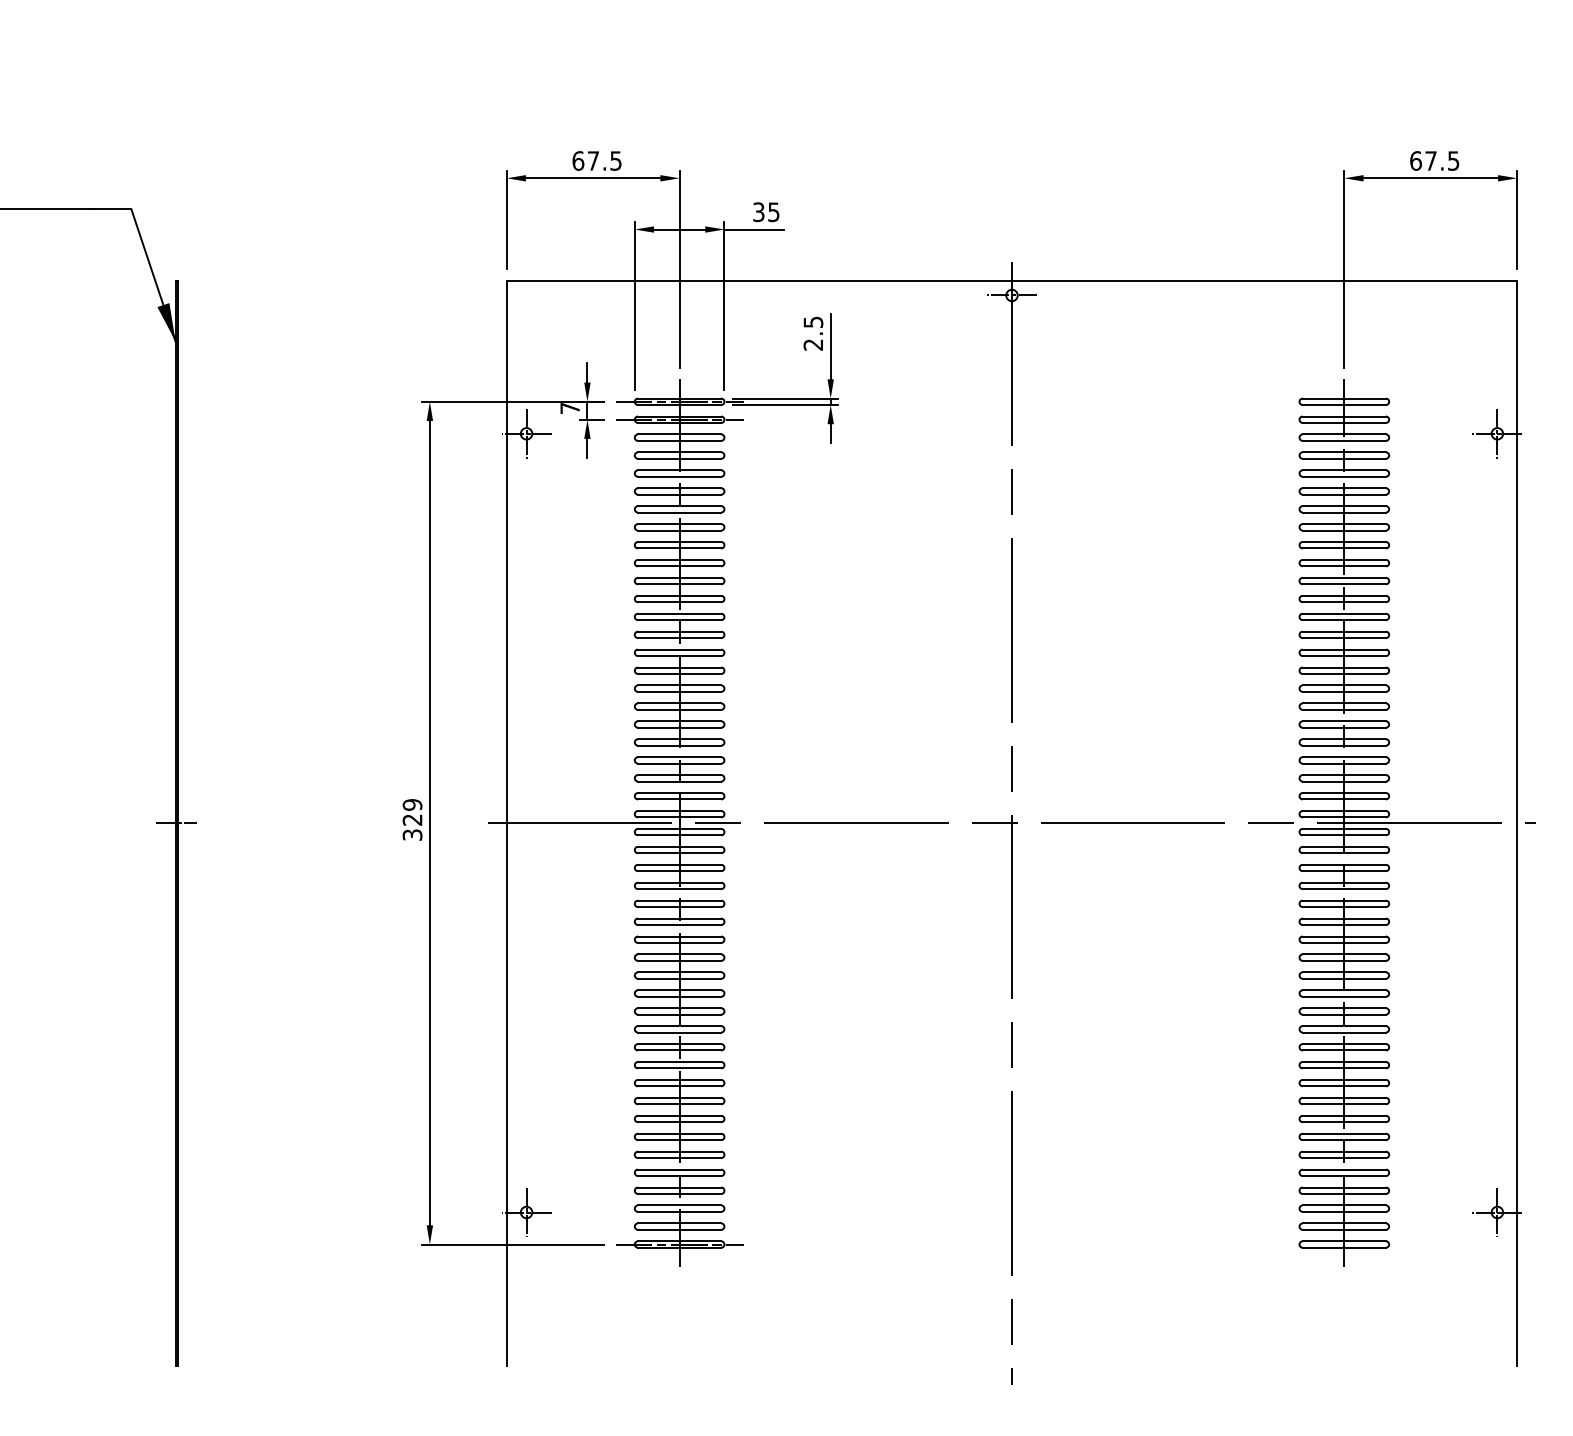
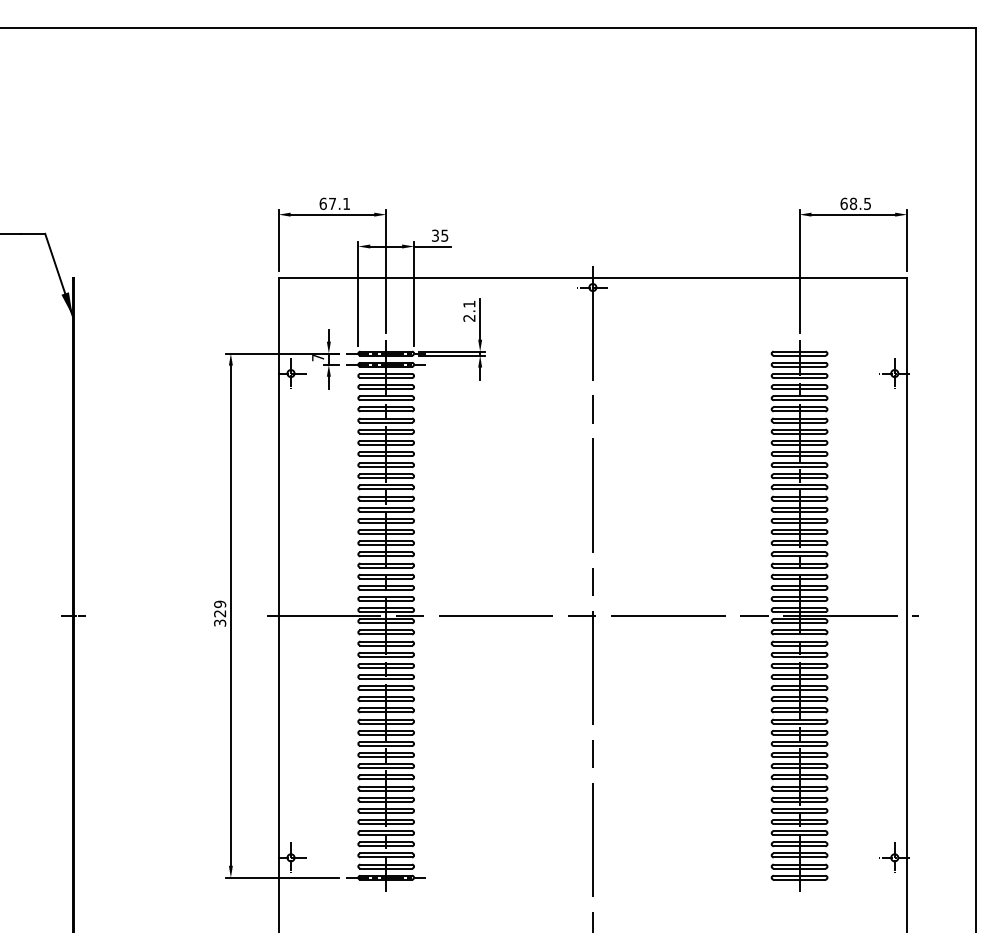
text: (615, 160) -> (346, 203), 67.5 -> 67.1
text: (1431, 160) -> (853, 203), 67.5 -> 68.5
text: (813, 321) -> (469, 303), 2.5 -> 2.1

